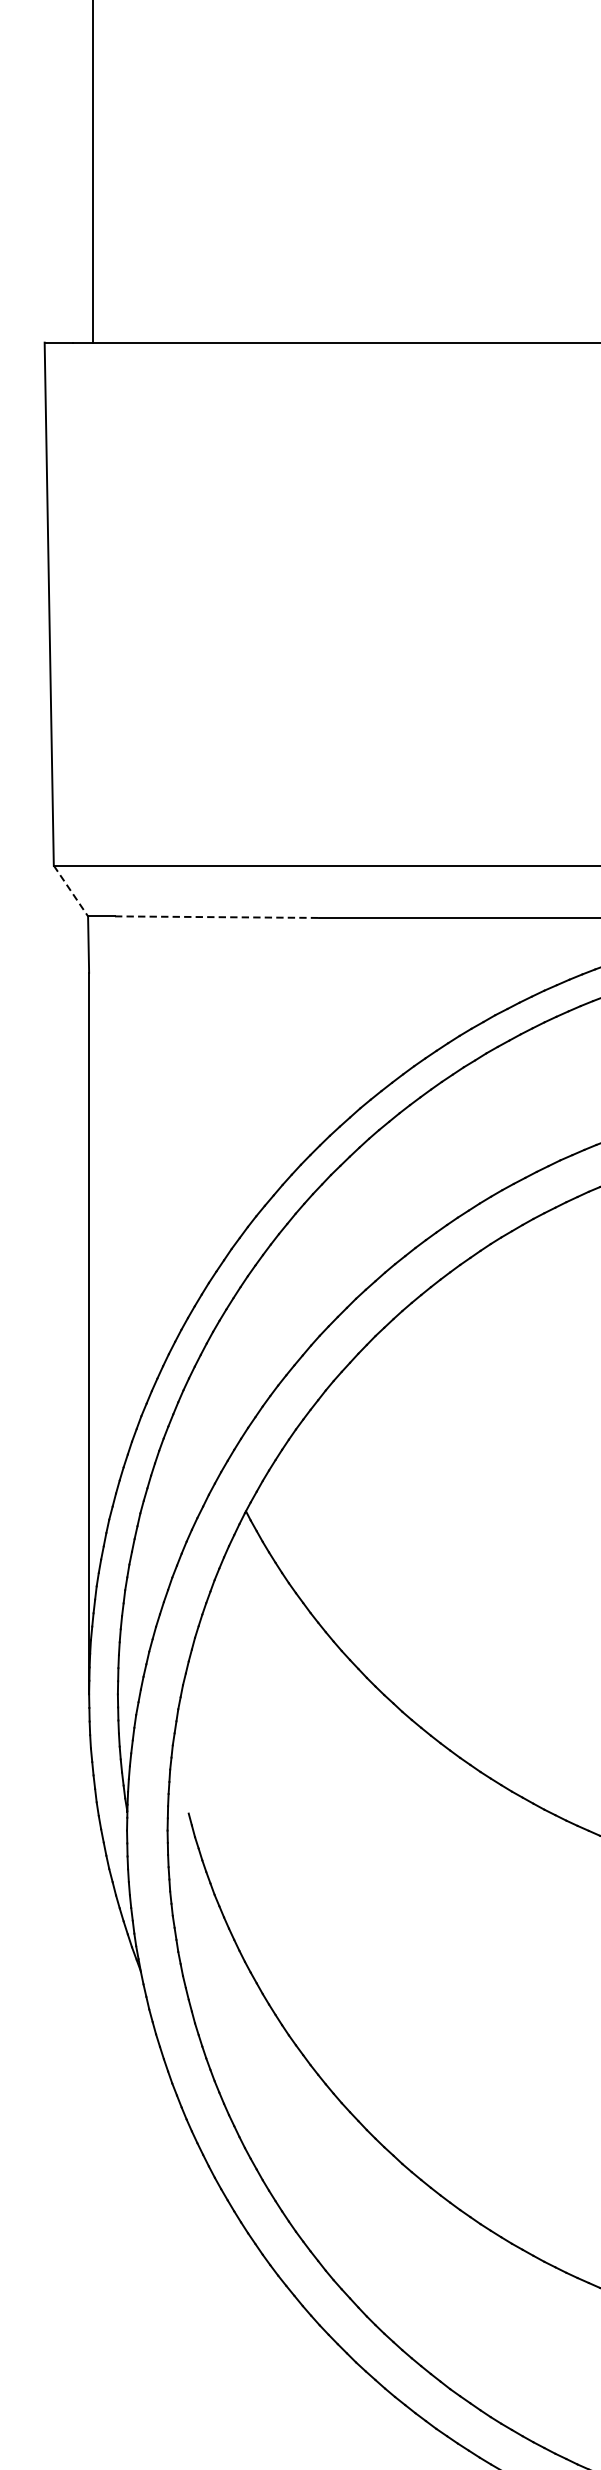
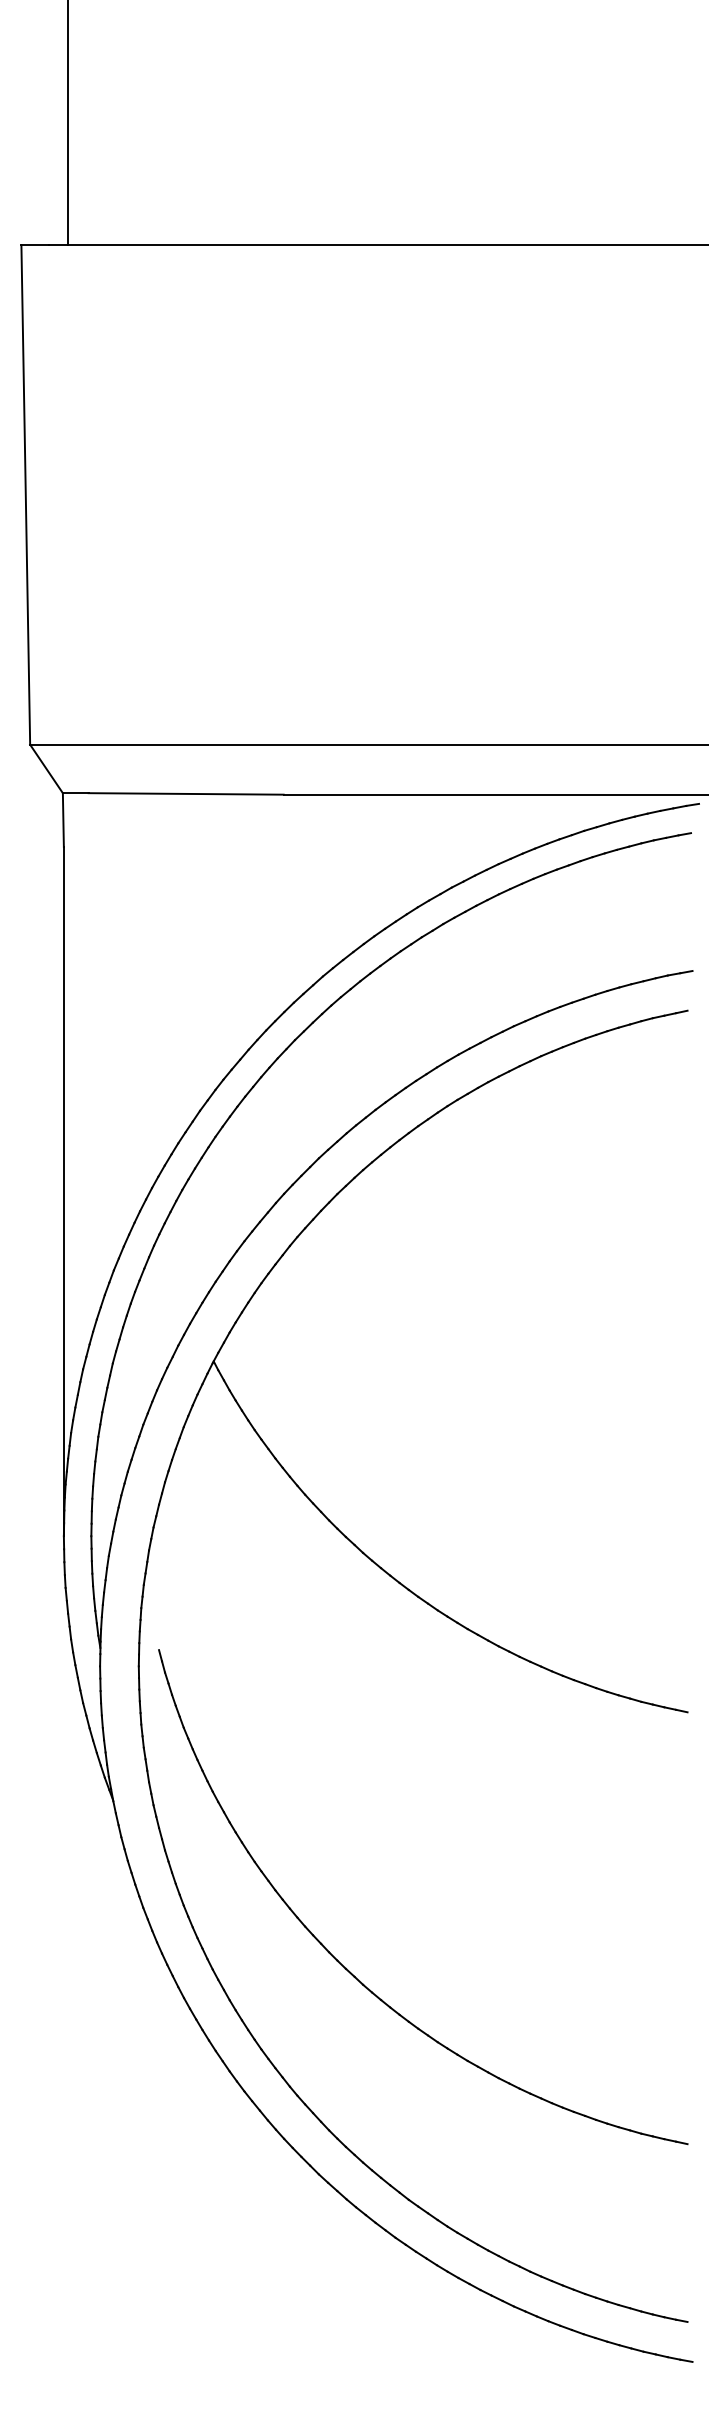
line: (70, 891) -> (46, 769), dashed -> solid
line: (217, 916) -> (186, 793), dashed -> solid

